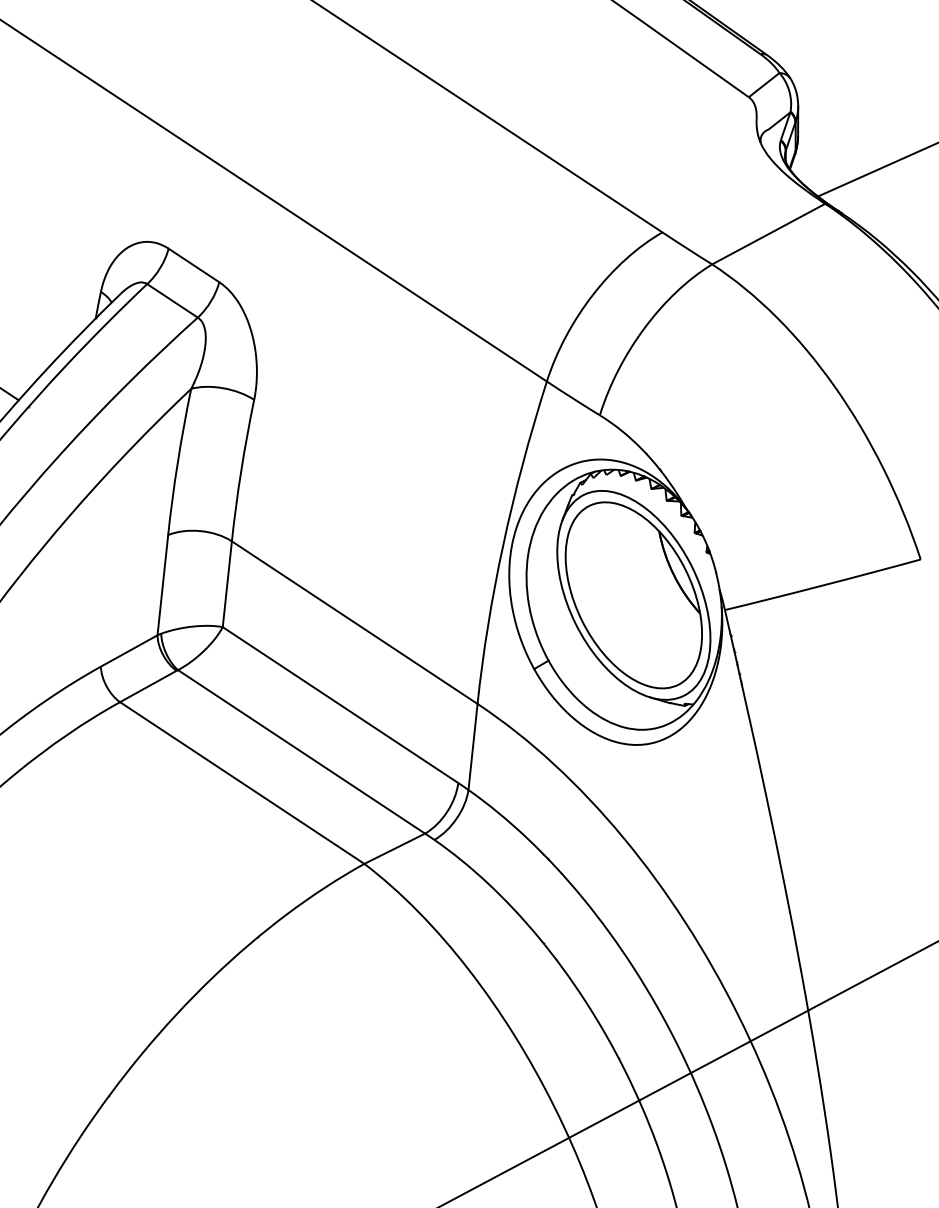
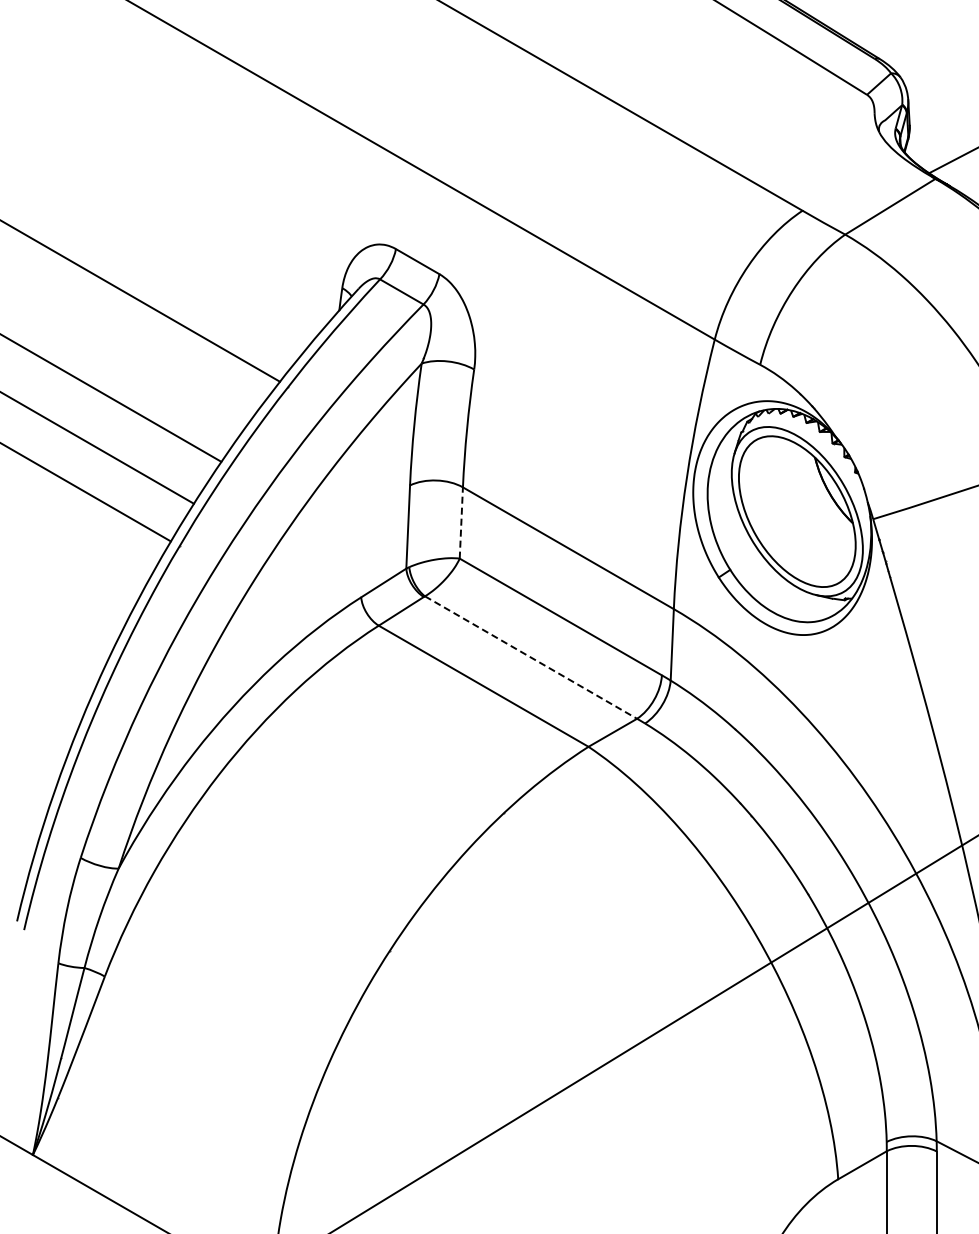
line: (227, 584) -> (461, 523), solid -> dashed
line: (302, 751) -> (531, 657), solid -> dashed

